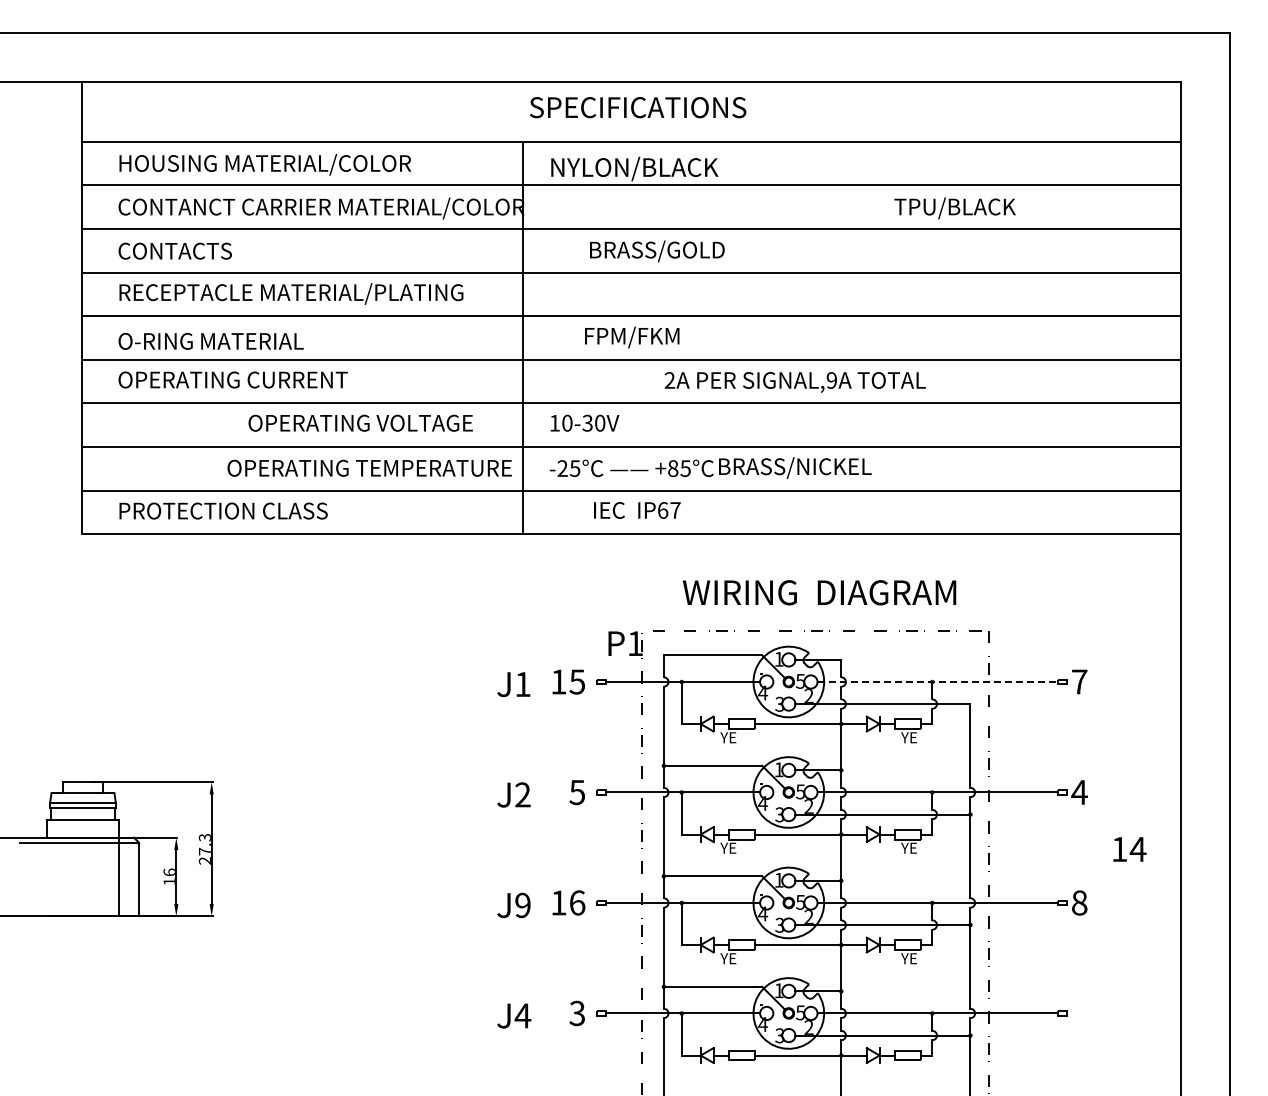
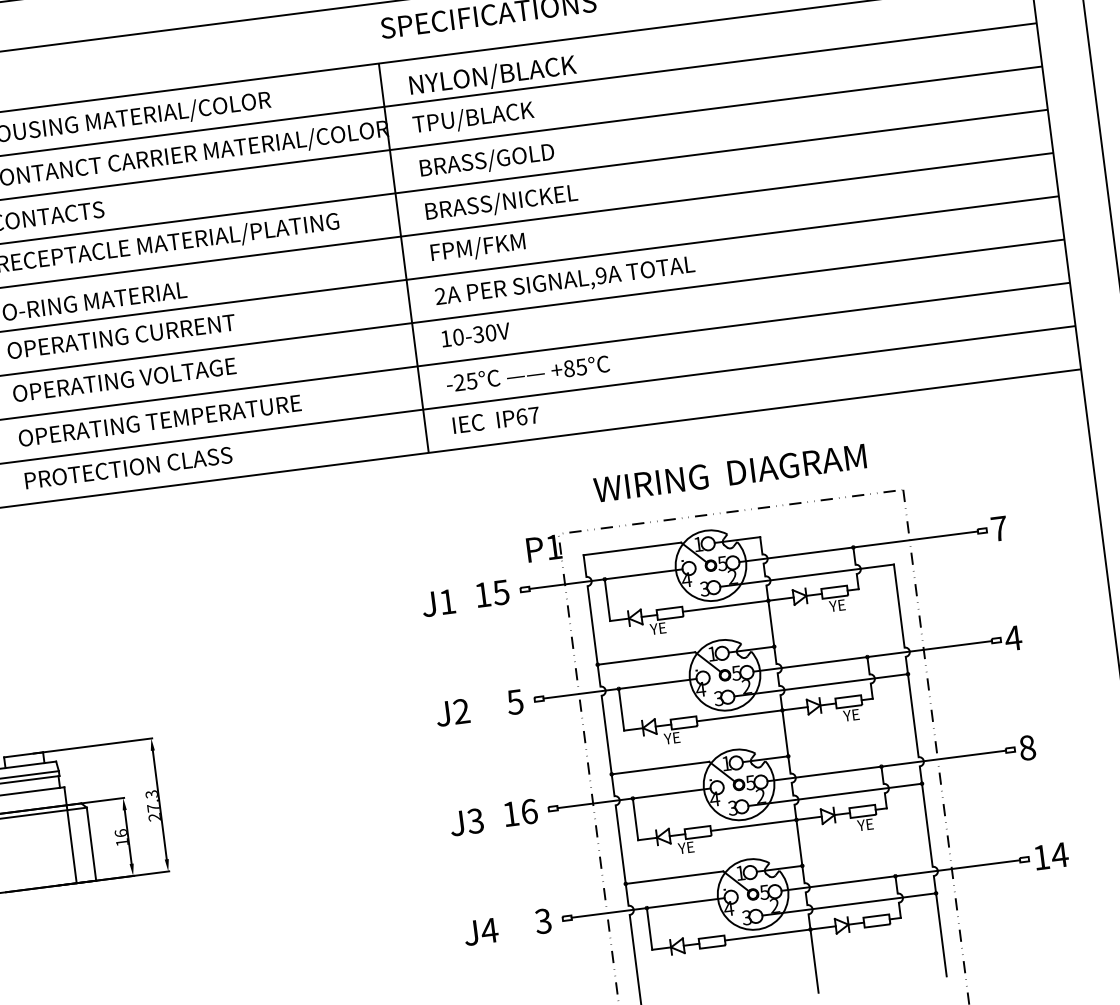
text: (954, 208) -> (472, 118), moved
text: (657, 251) -> (487, 161), moved
text: (632, 337) -> (478, 248), moved
text: (794, 382) -> (564, 282), moved
text: (360, 422) -> (124, 379), moved
text: (369, 467) -> (159, 420), moved
text: (795, 467) -> (501, 202), moved
text: (637, 510) -> (496, 420), moved
line: (938, 682) -> (859, 547), dashed -> solid
text: (1129, 849) -> (1051, 856), moved
text: (522, 905) -> (475, 821), J9 -> J3

